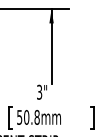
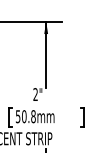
text: (39, 92) -> (35, 94), 3" -> 2"

